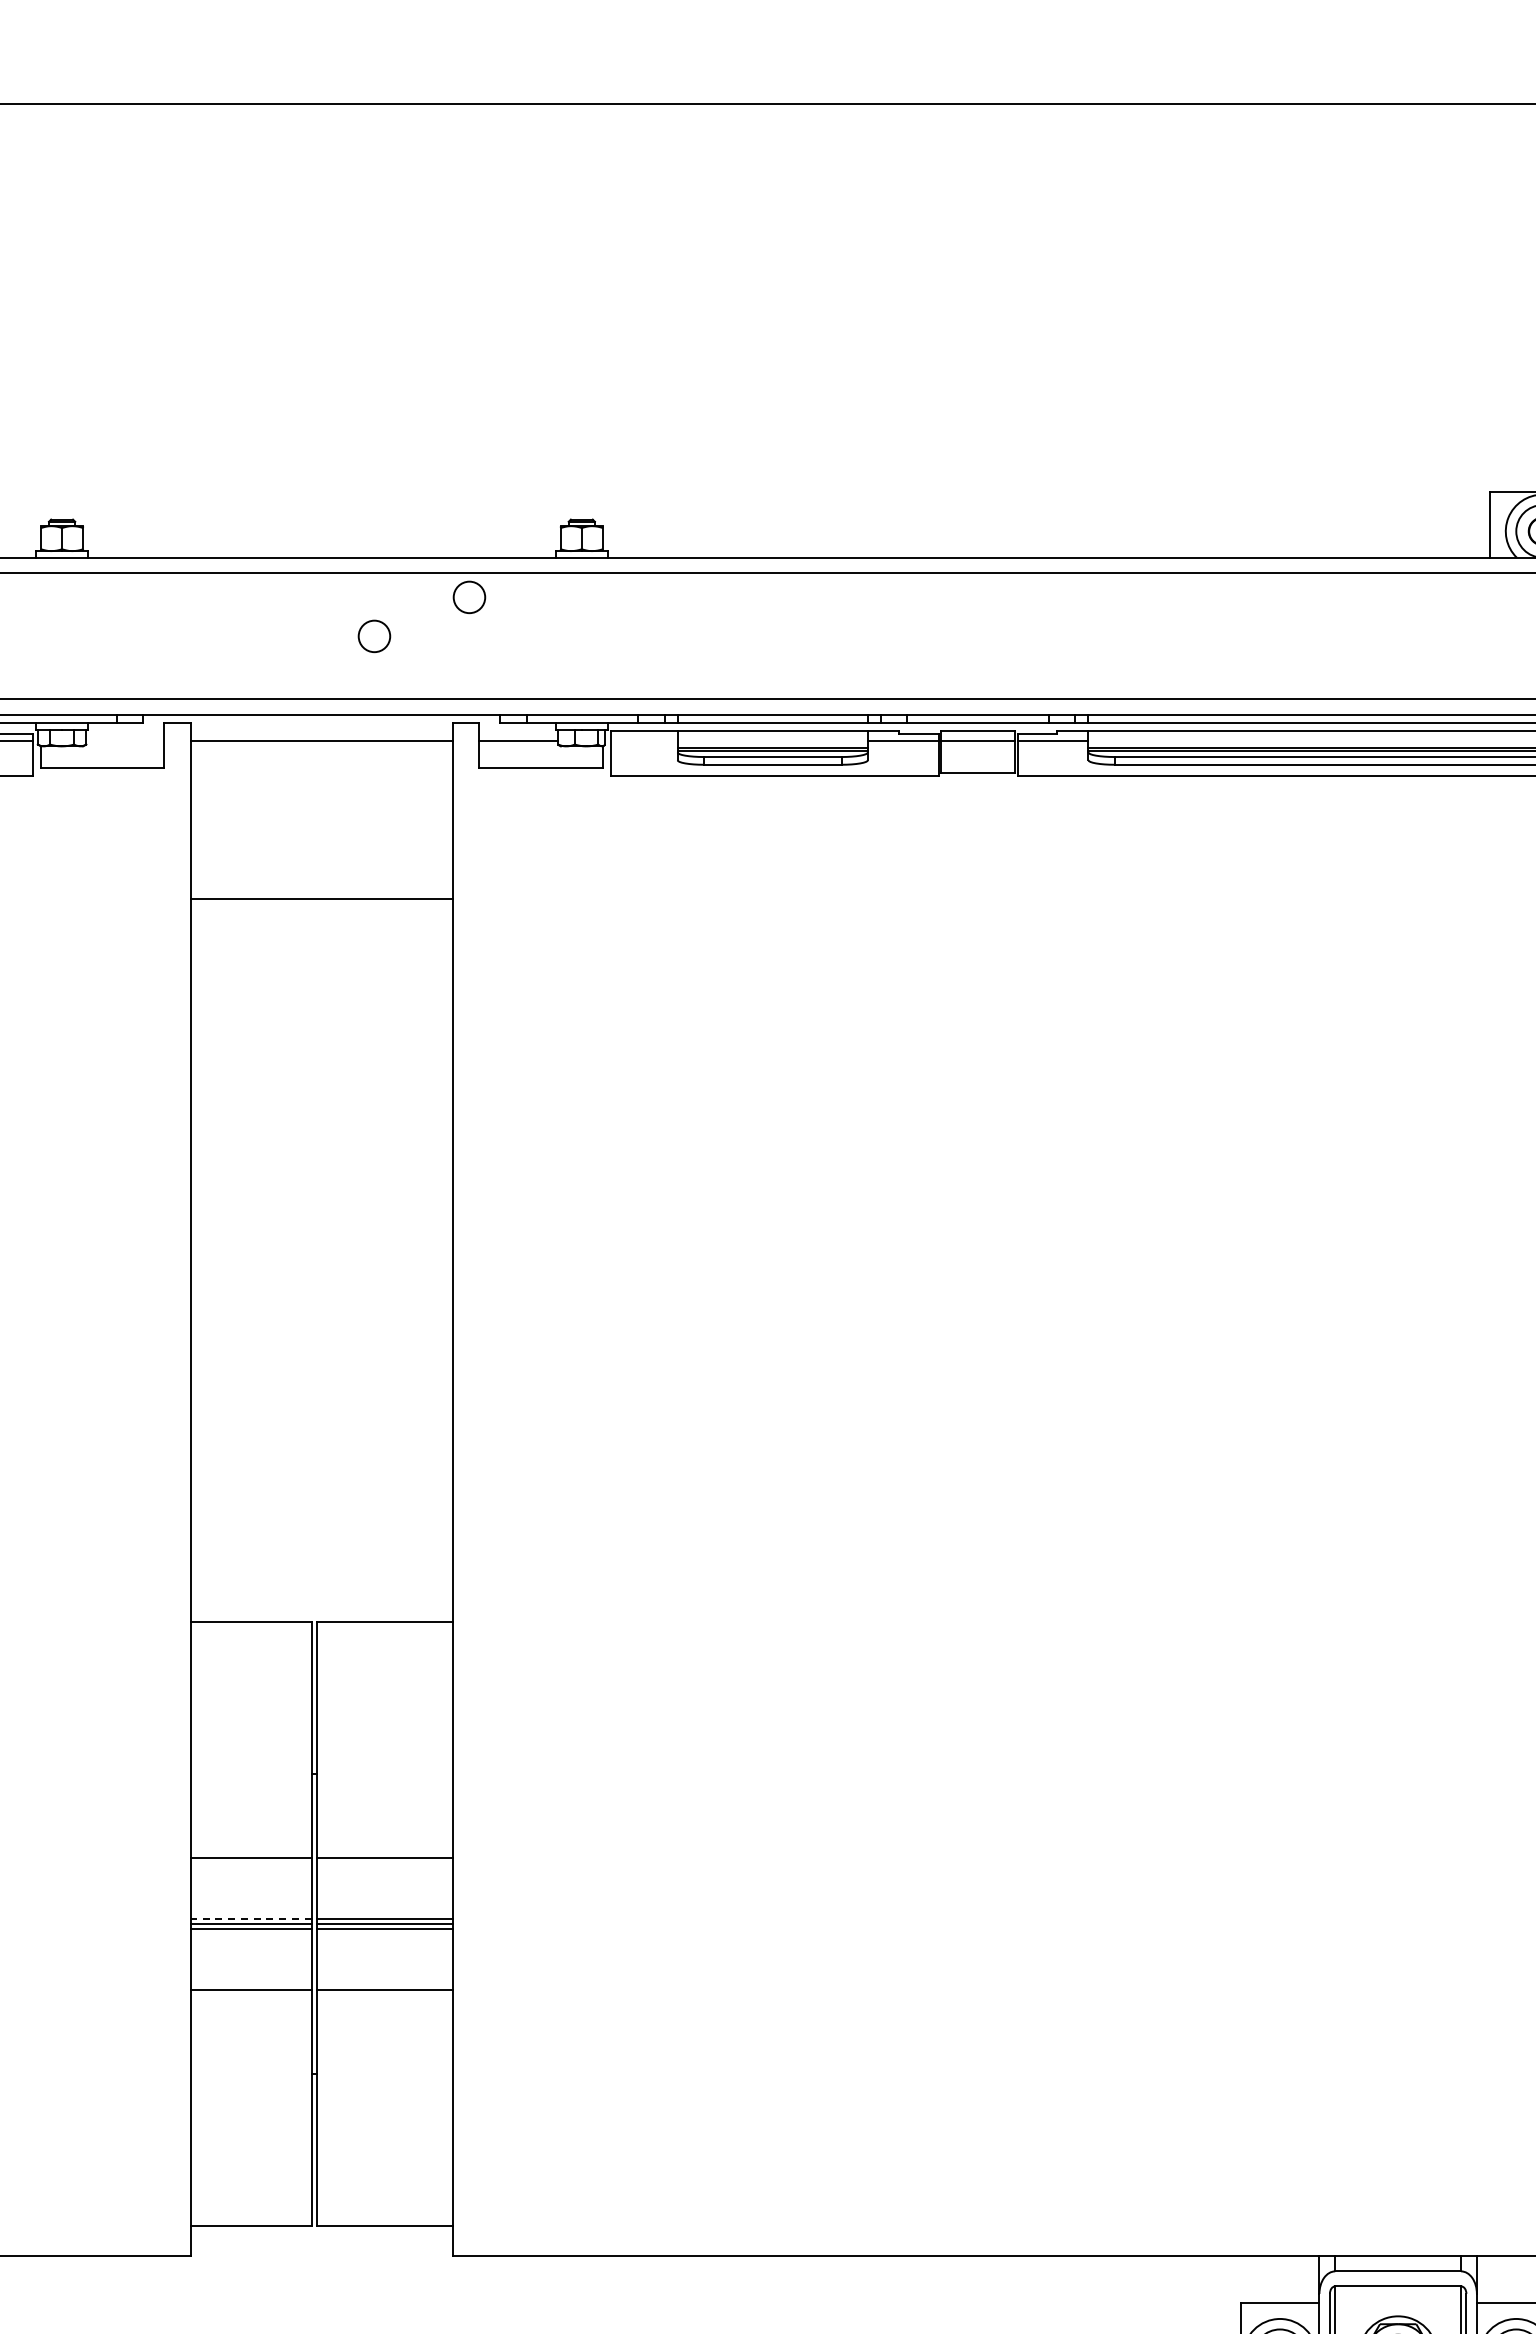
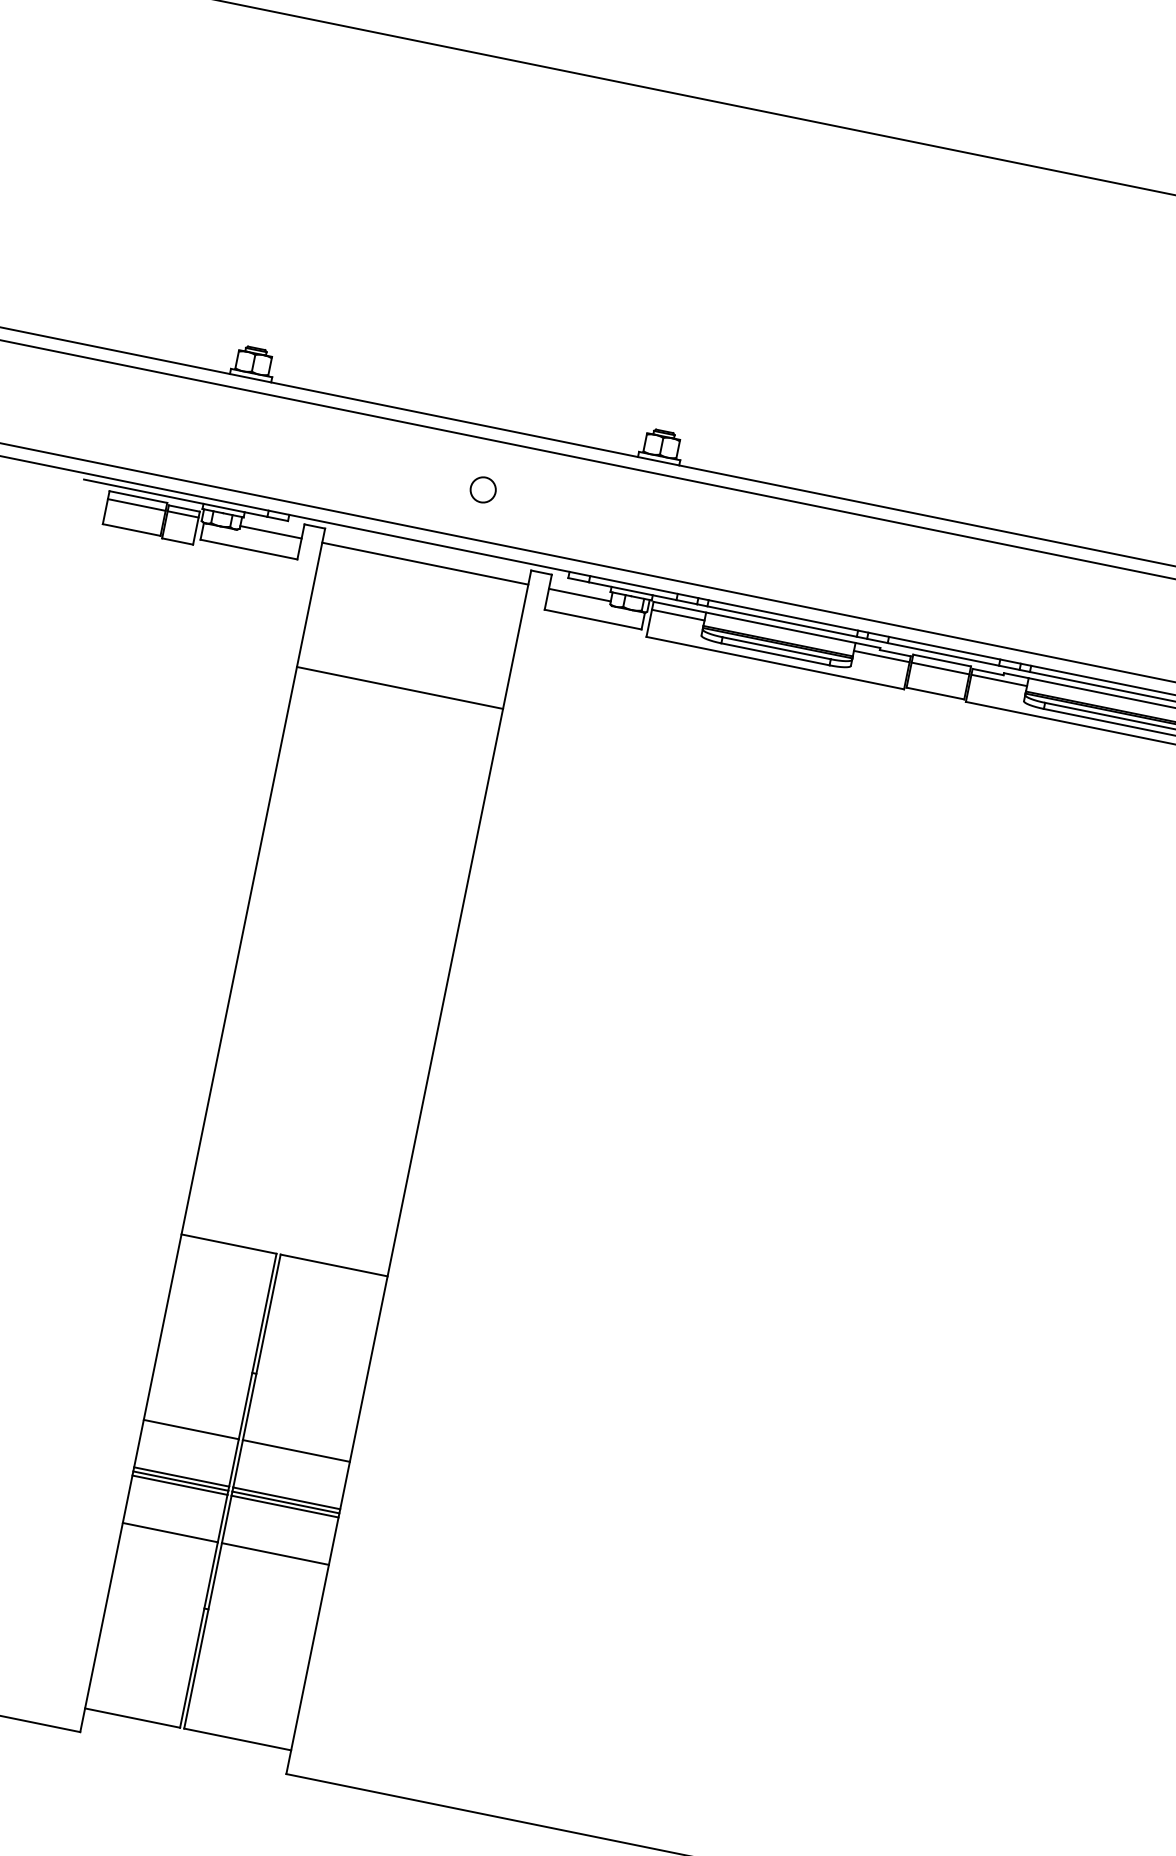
circle: (469, 597) -> (564, 474), removed
line: (125, 741) -> (270, 532), added
line: (643, 741) -> (677, 615), added
line: (251, 1918) -> (181, 1476), dashed -> solid

